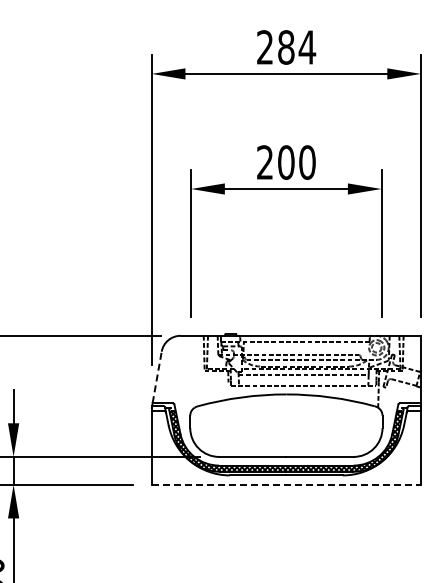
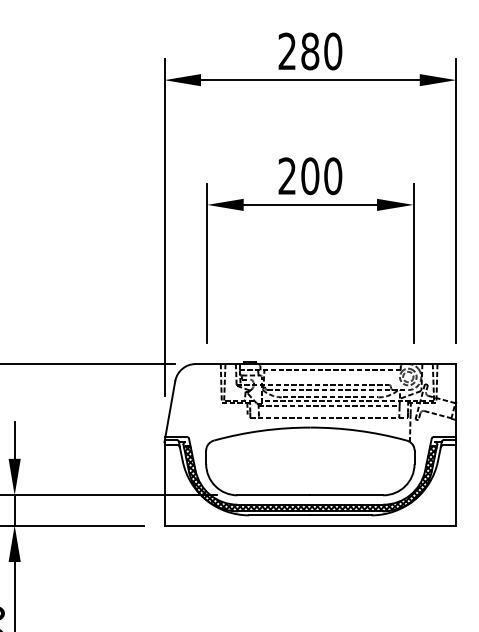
text: (307, 47) -> (333, 51), 284 -> 280
line: (157, 376) -> (170, 408), dashed -> solid
line: (286, 484) -> (310, 525), dashed -> solid

